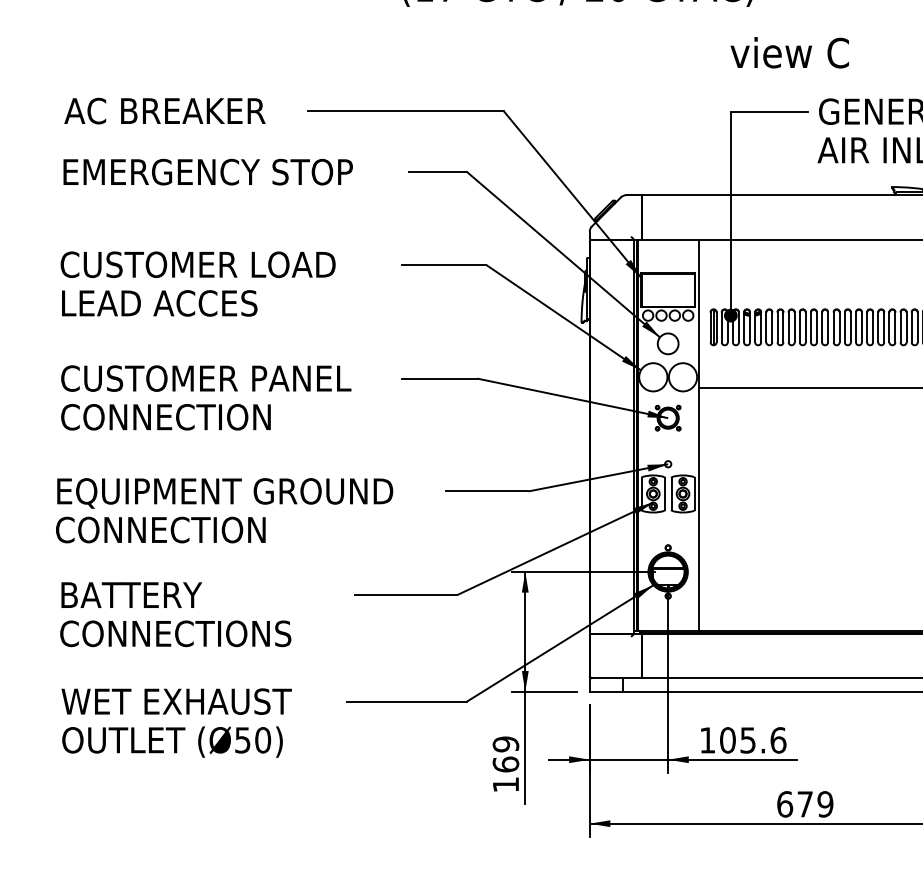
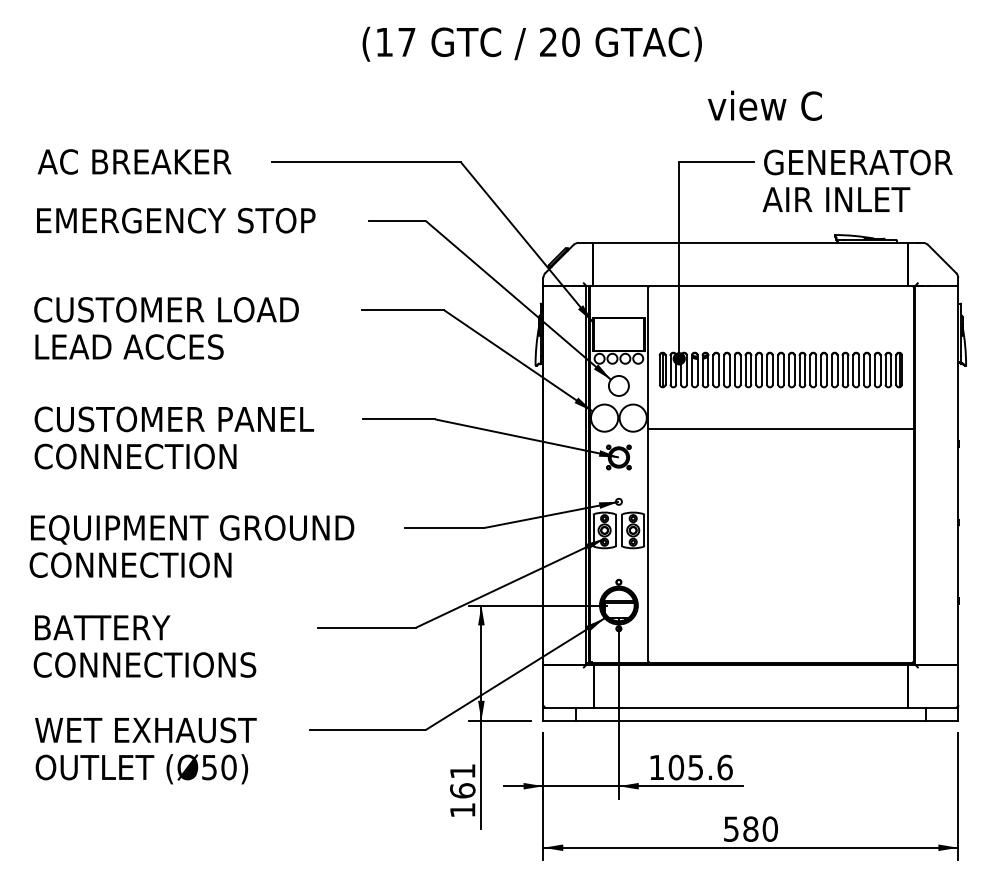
text: (789, 52) -> (764, 105), moved
text: (505, 744) -> (462, 771), 169 -> 161
text: (804, 803) -> (750, 828), 679 -> 580

